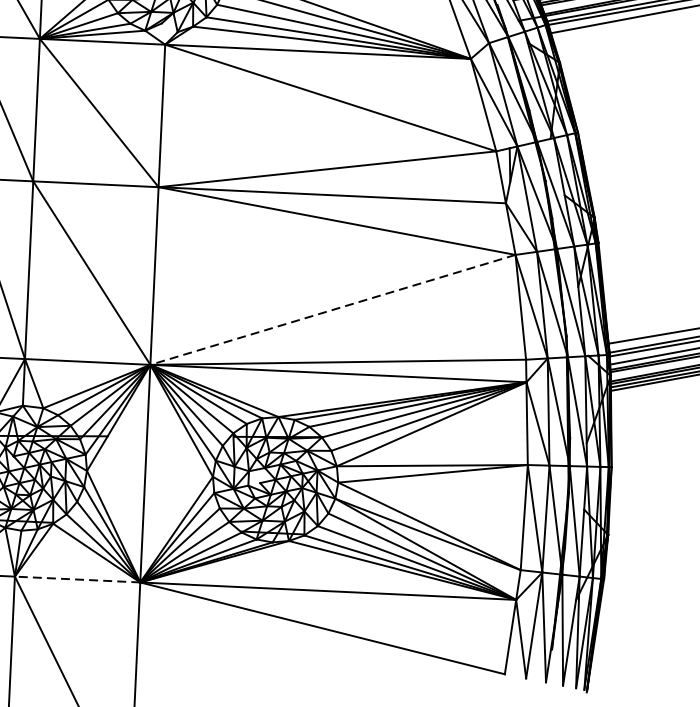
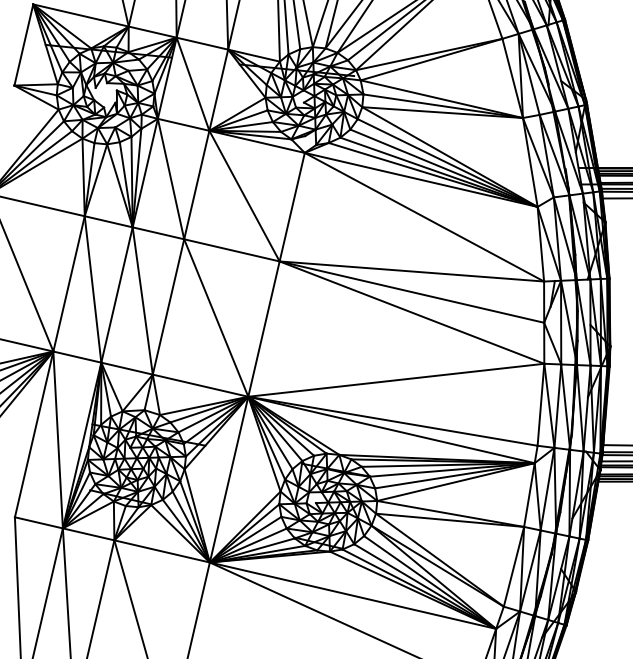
line: (333, 310) -> (396, 380), dashed -> solid
line: (76, 579) -> (161, 551), dashed -> solid

